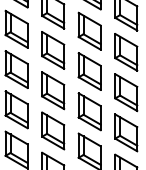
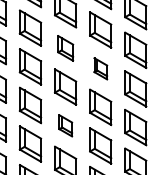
part: (53, 50) -> (65, 48), size x0.7
part: (89, 71) -> (100, 68), size x0.6
part: (53, 130) -> (65, 125), size x0.6

